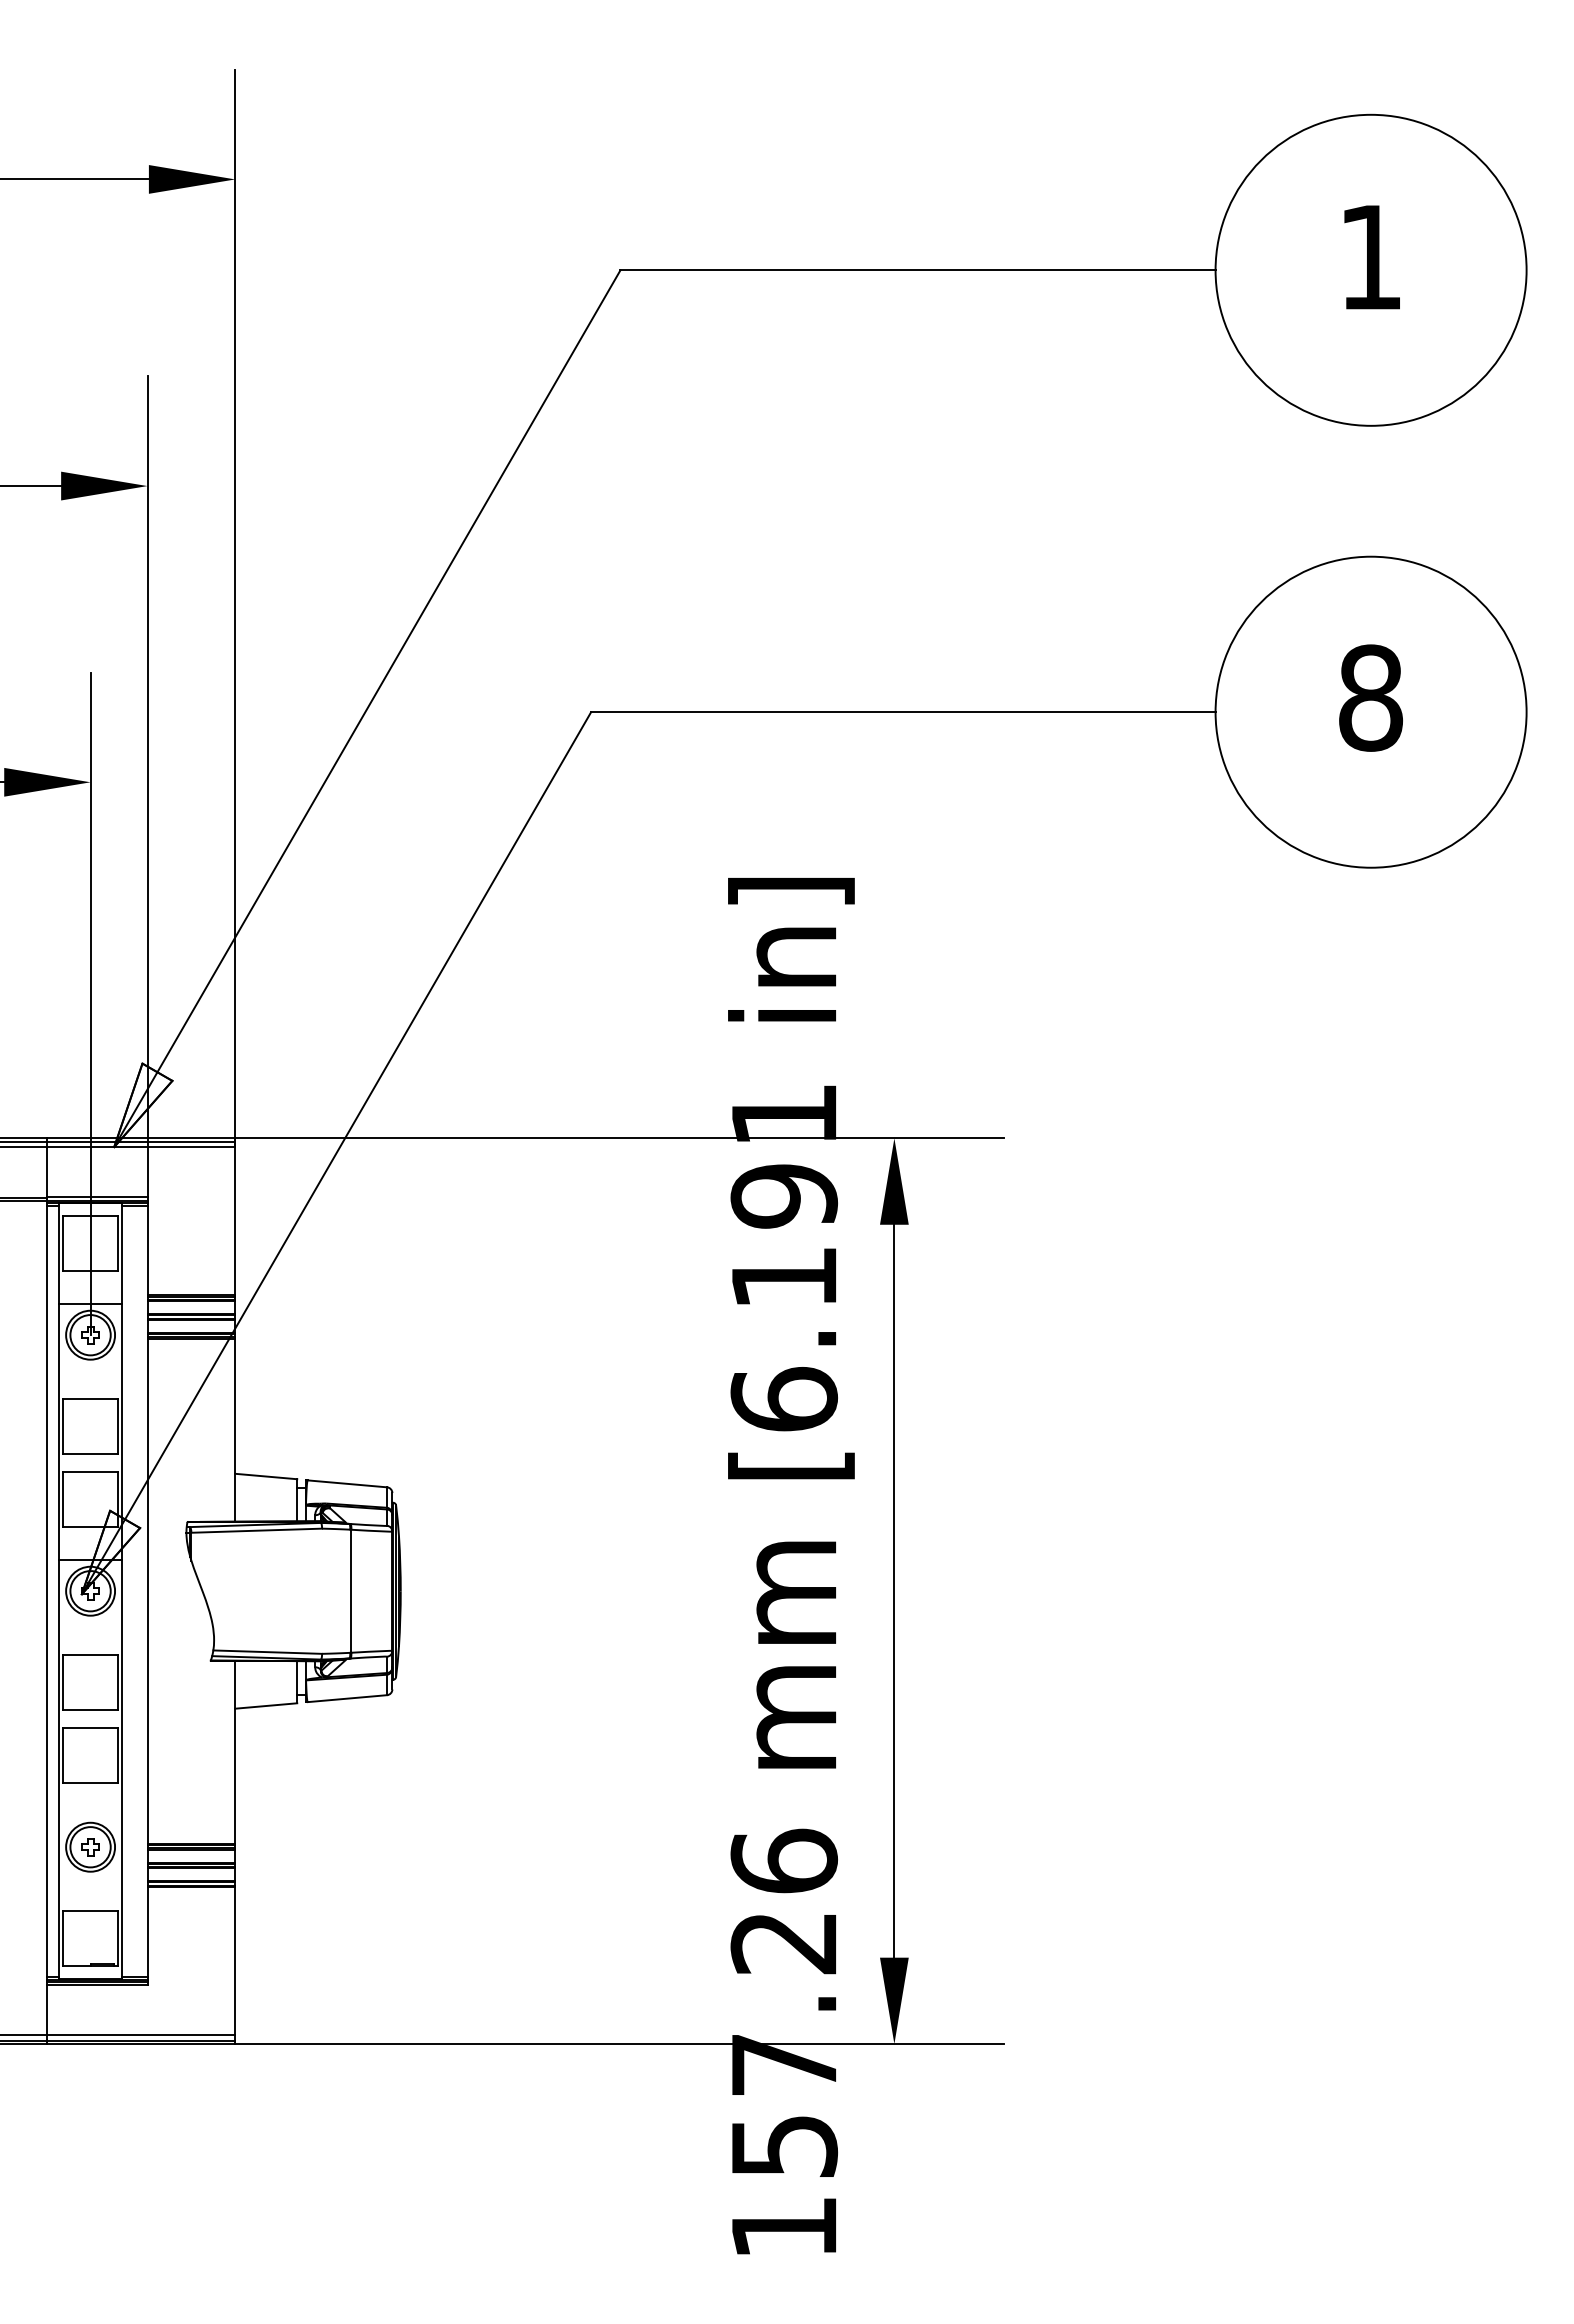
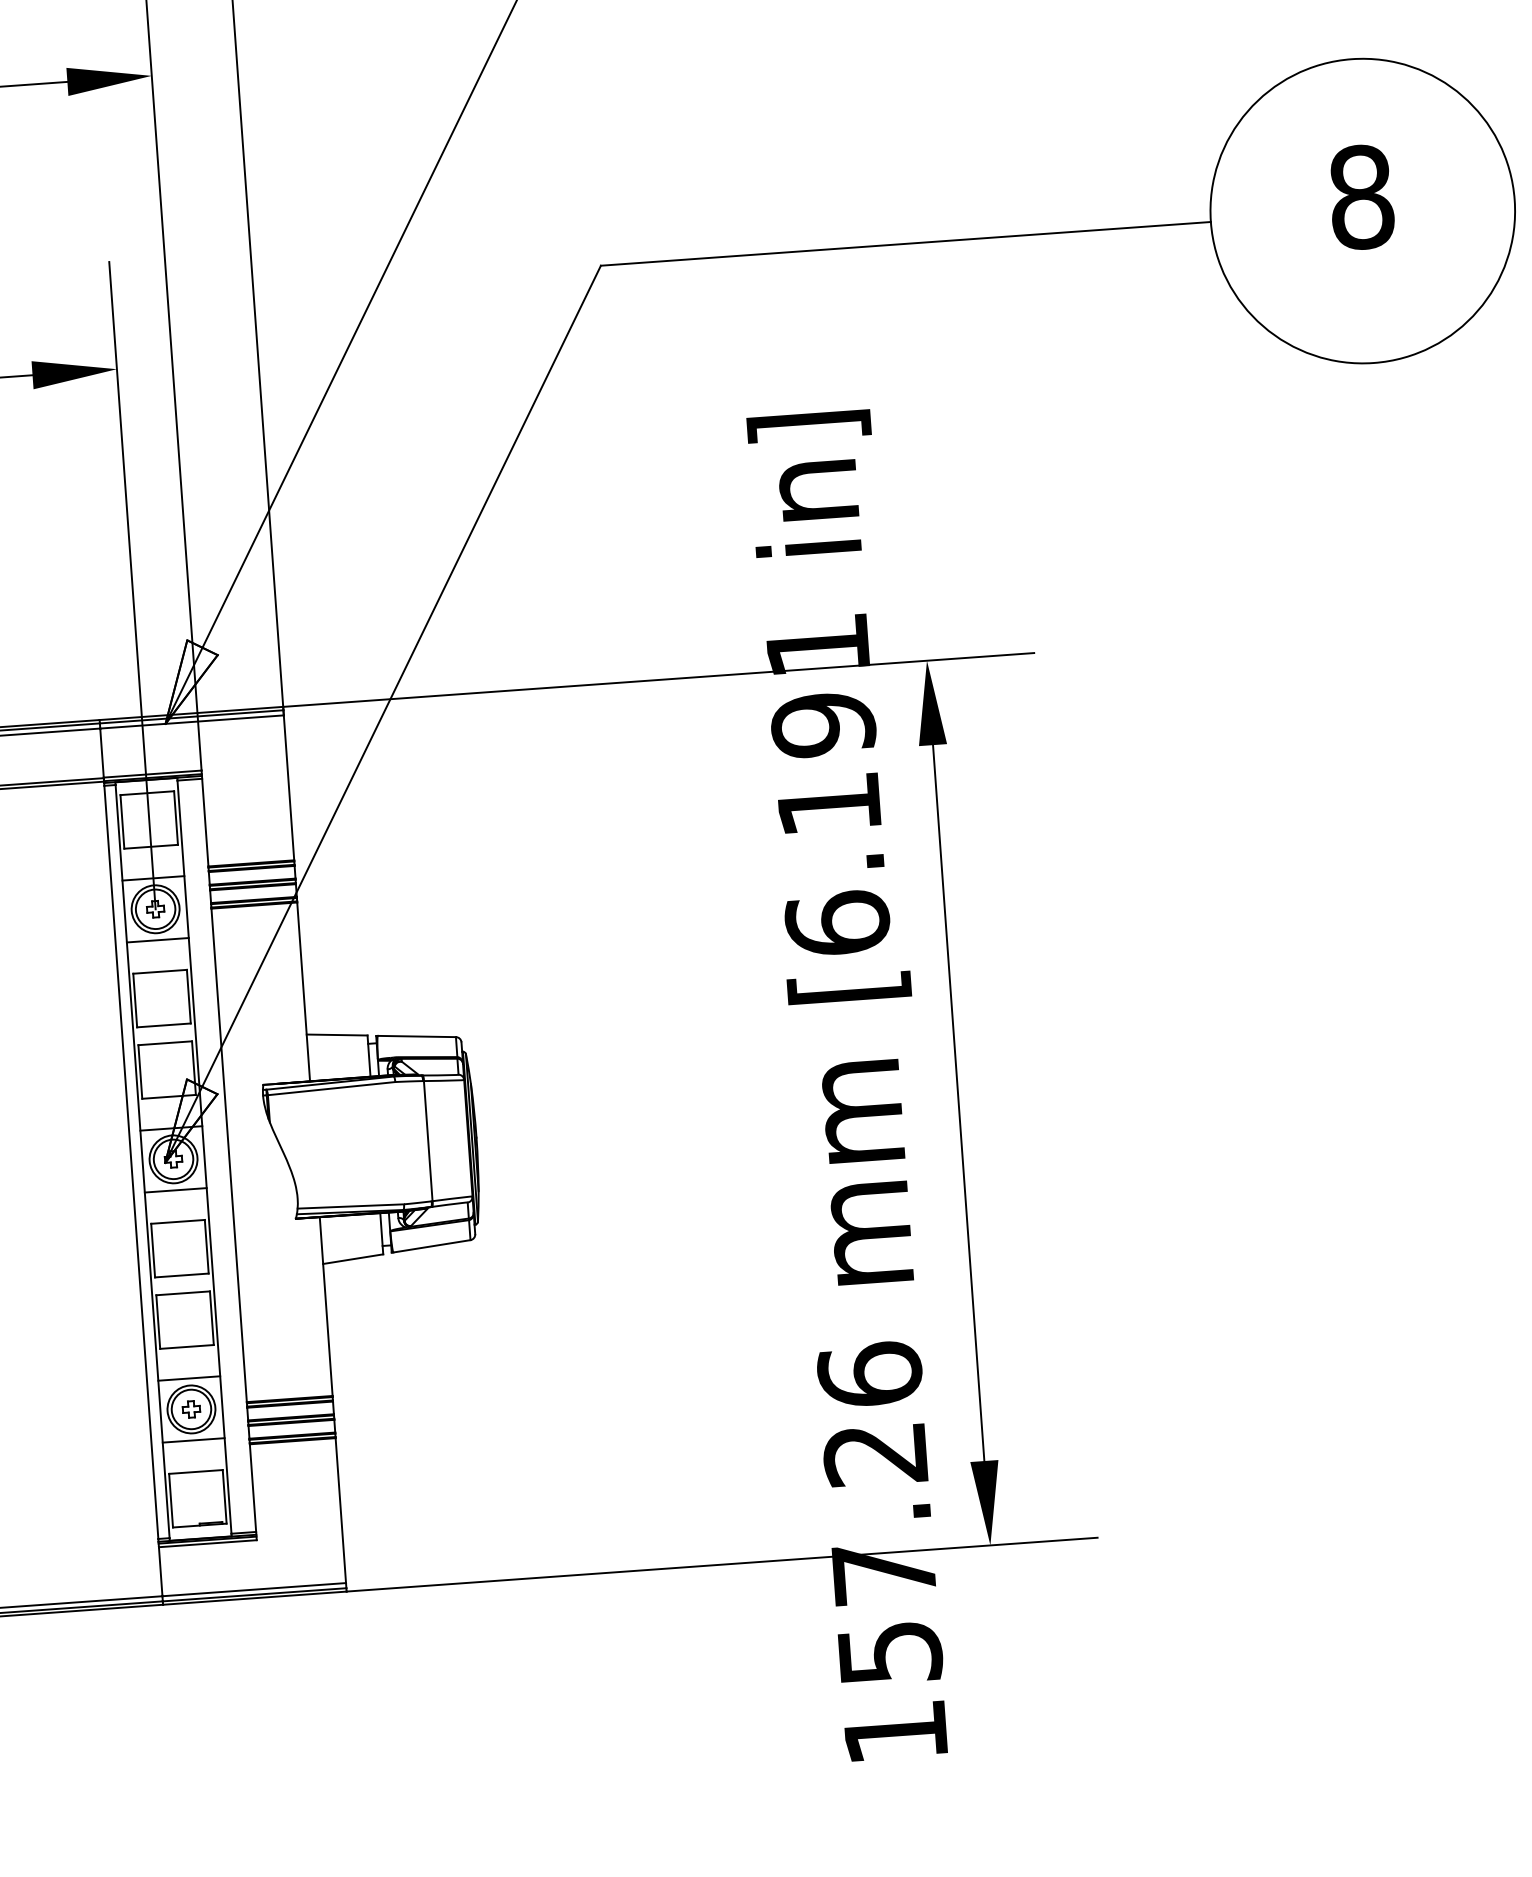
line: (90, 1366) -> (157, 939), added
line: (90, 1622) -> (175, 1189), added
line: (90, 1815) -> (189, 1378), added
line: (90, 1878) -> (193, 1439), added

